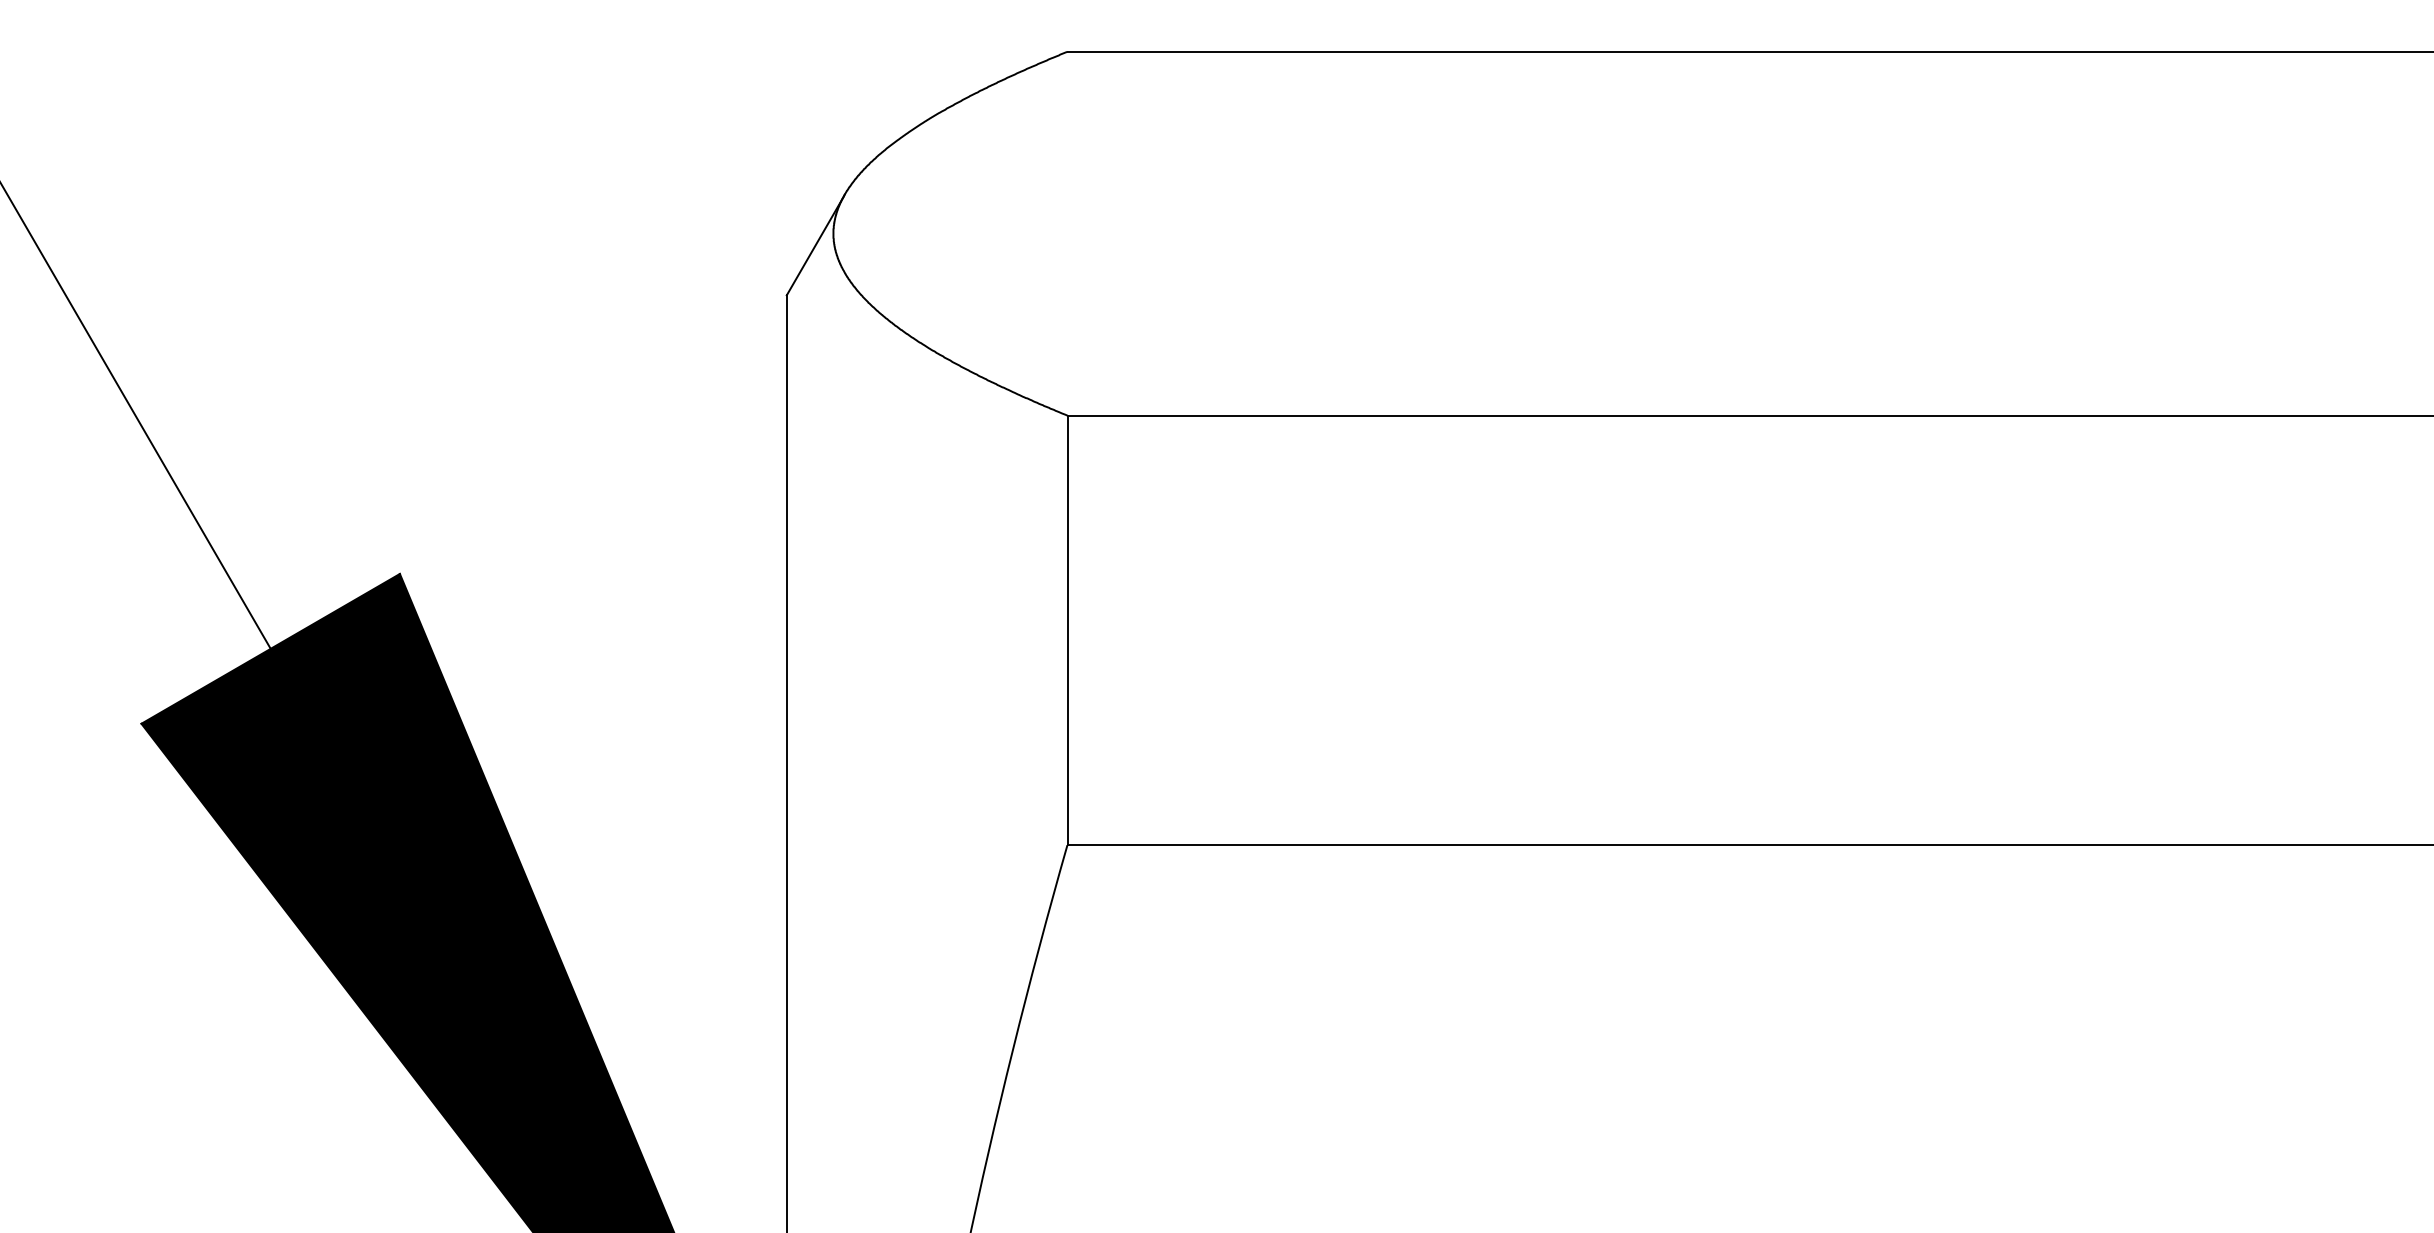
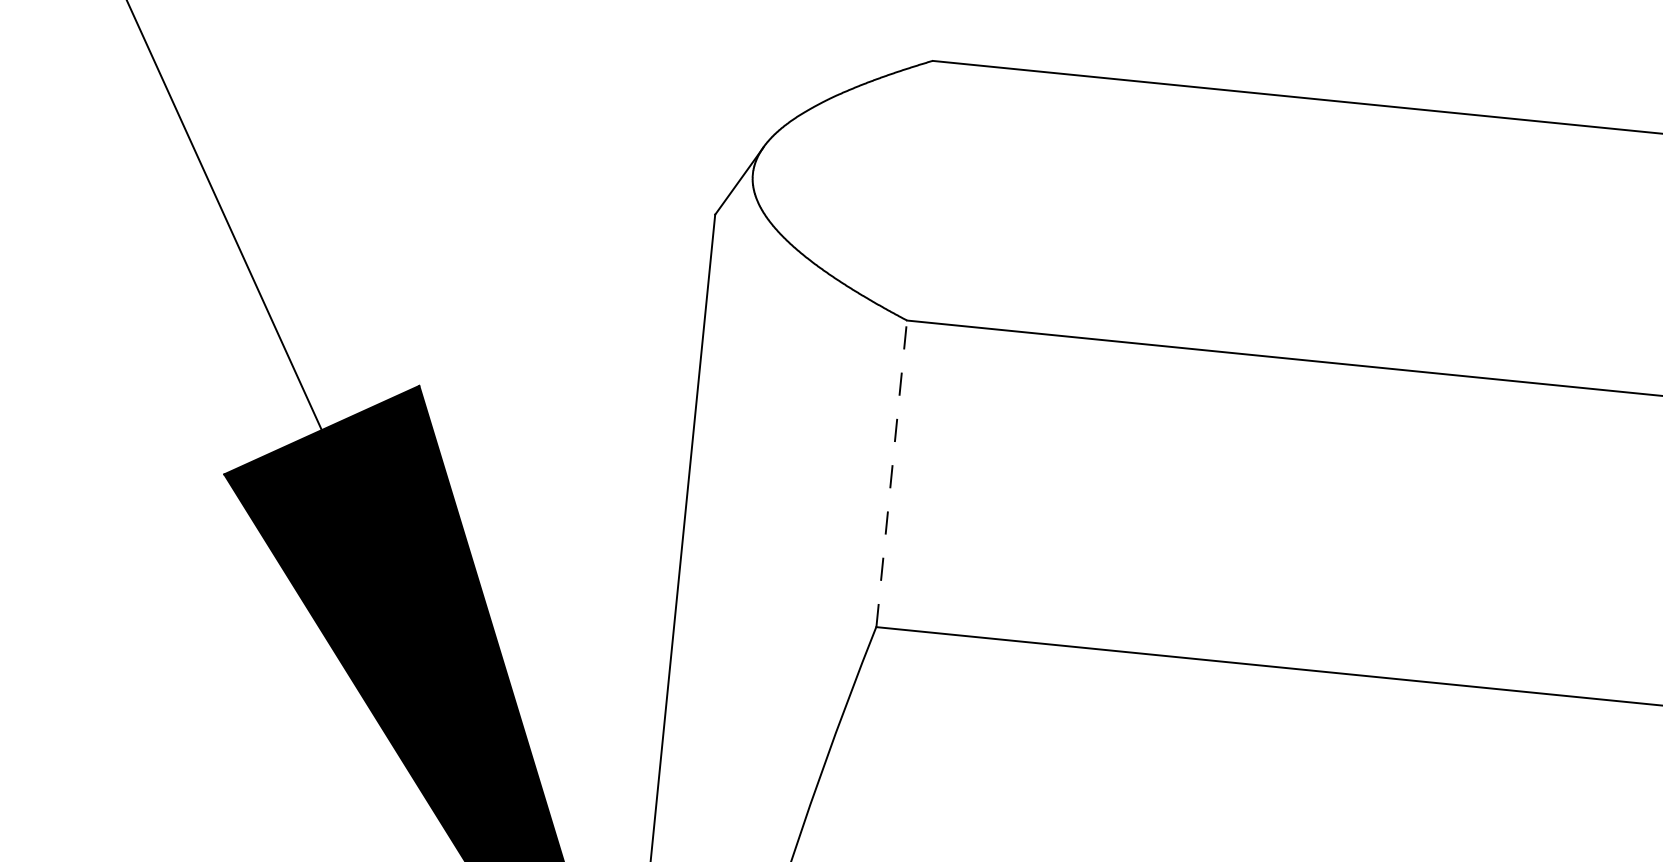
line: (1067, 630) -> (891, 473), solid -> dashed

